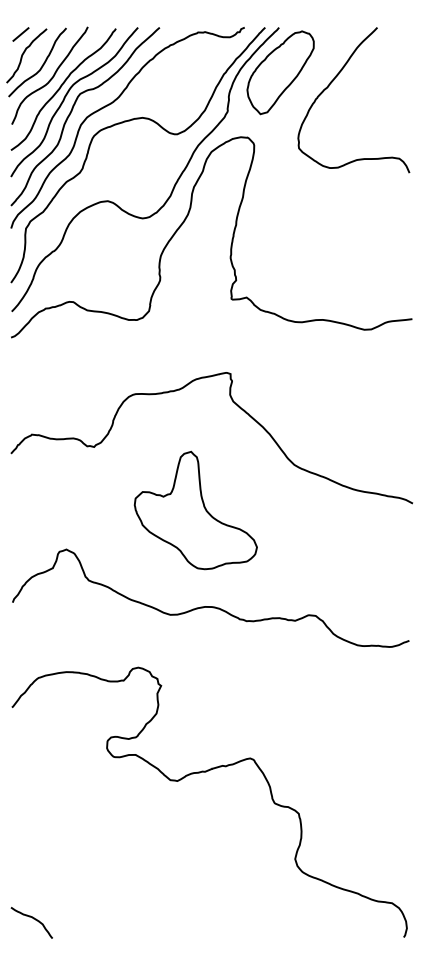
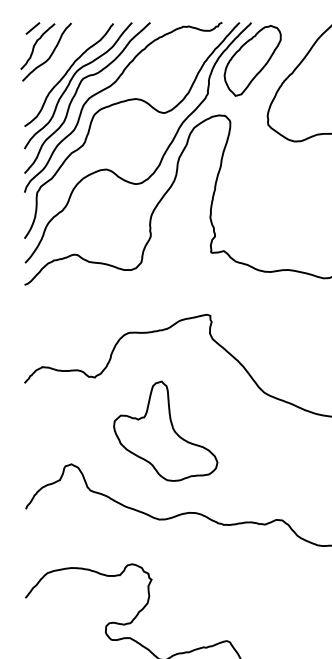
curve: (51, 77) -> (58, 64), removed
part: (195, 510) -> (165, 431), moved

